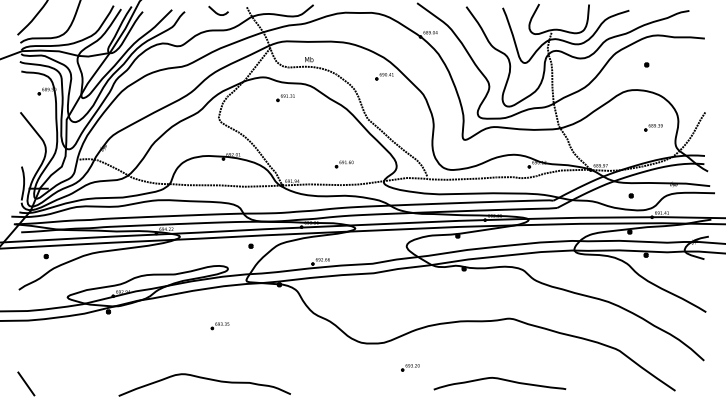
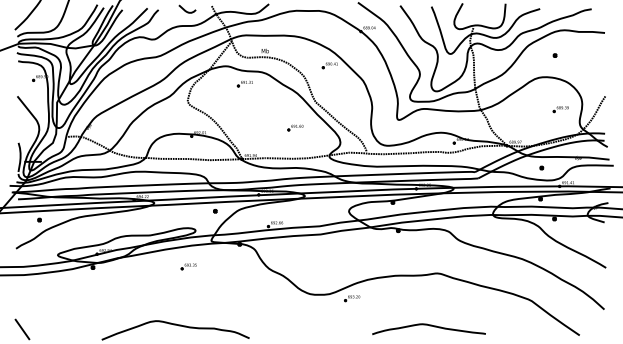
part: (344, 163) -> (295, 127), moved
part: (219, 325) -> (188, 266), moved
part: (410, 367) -> (352, 298), moved

